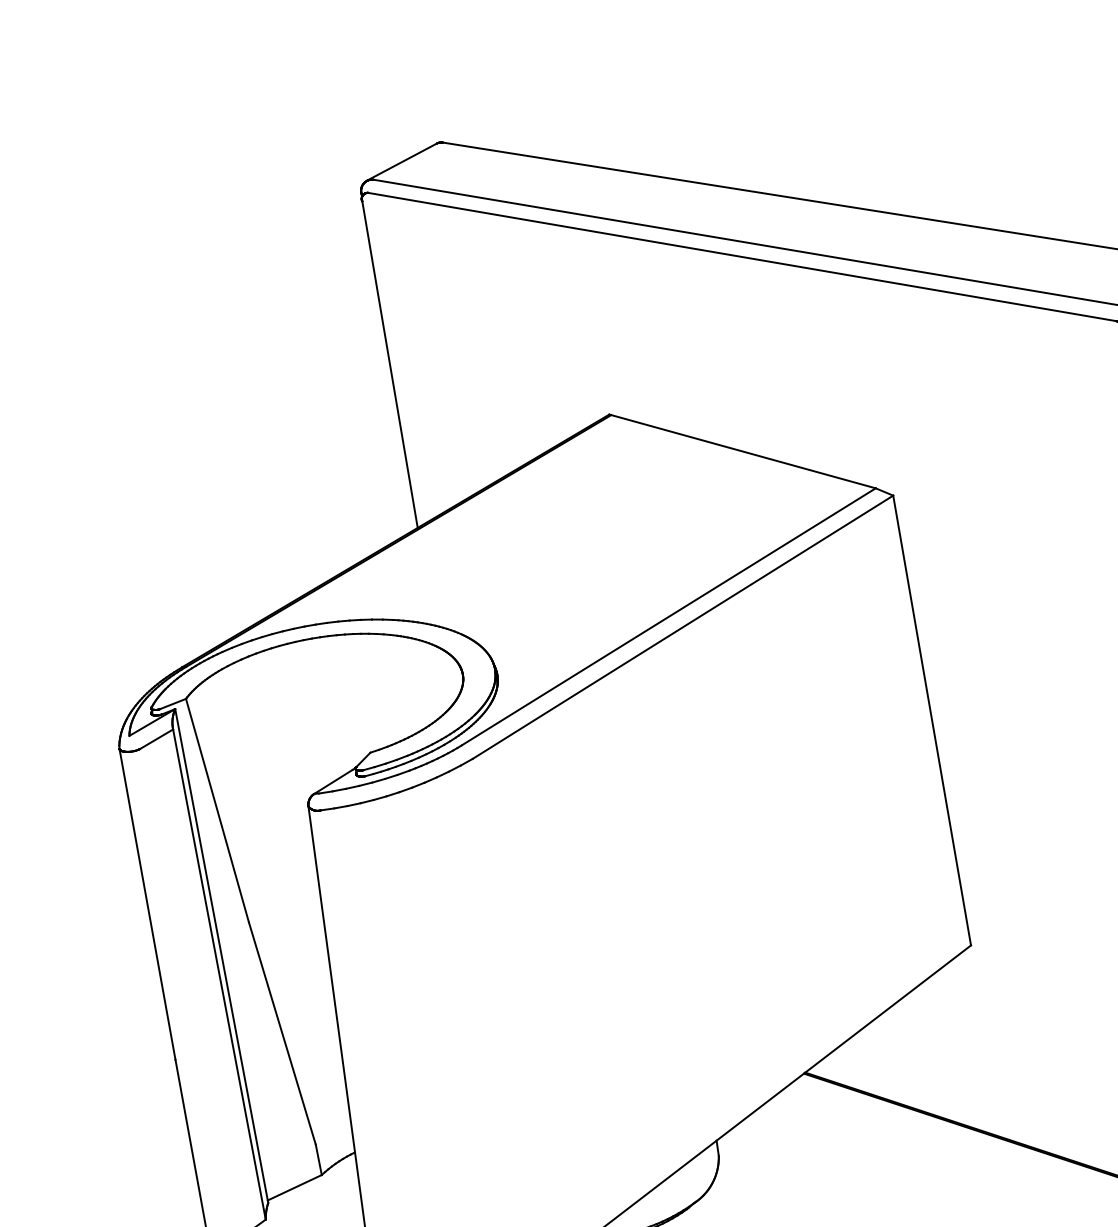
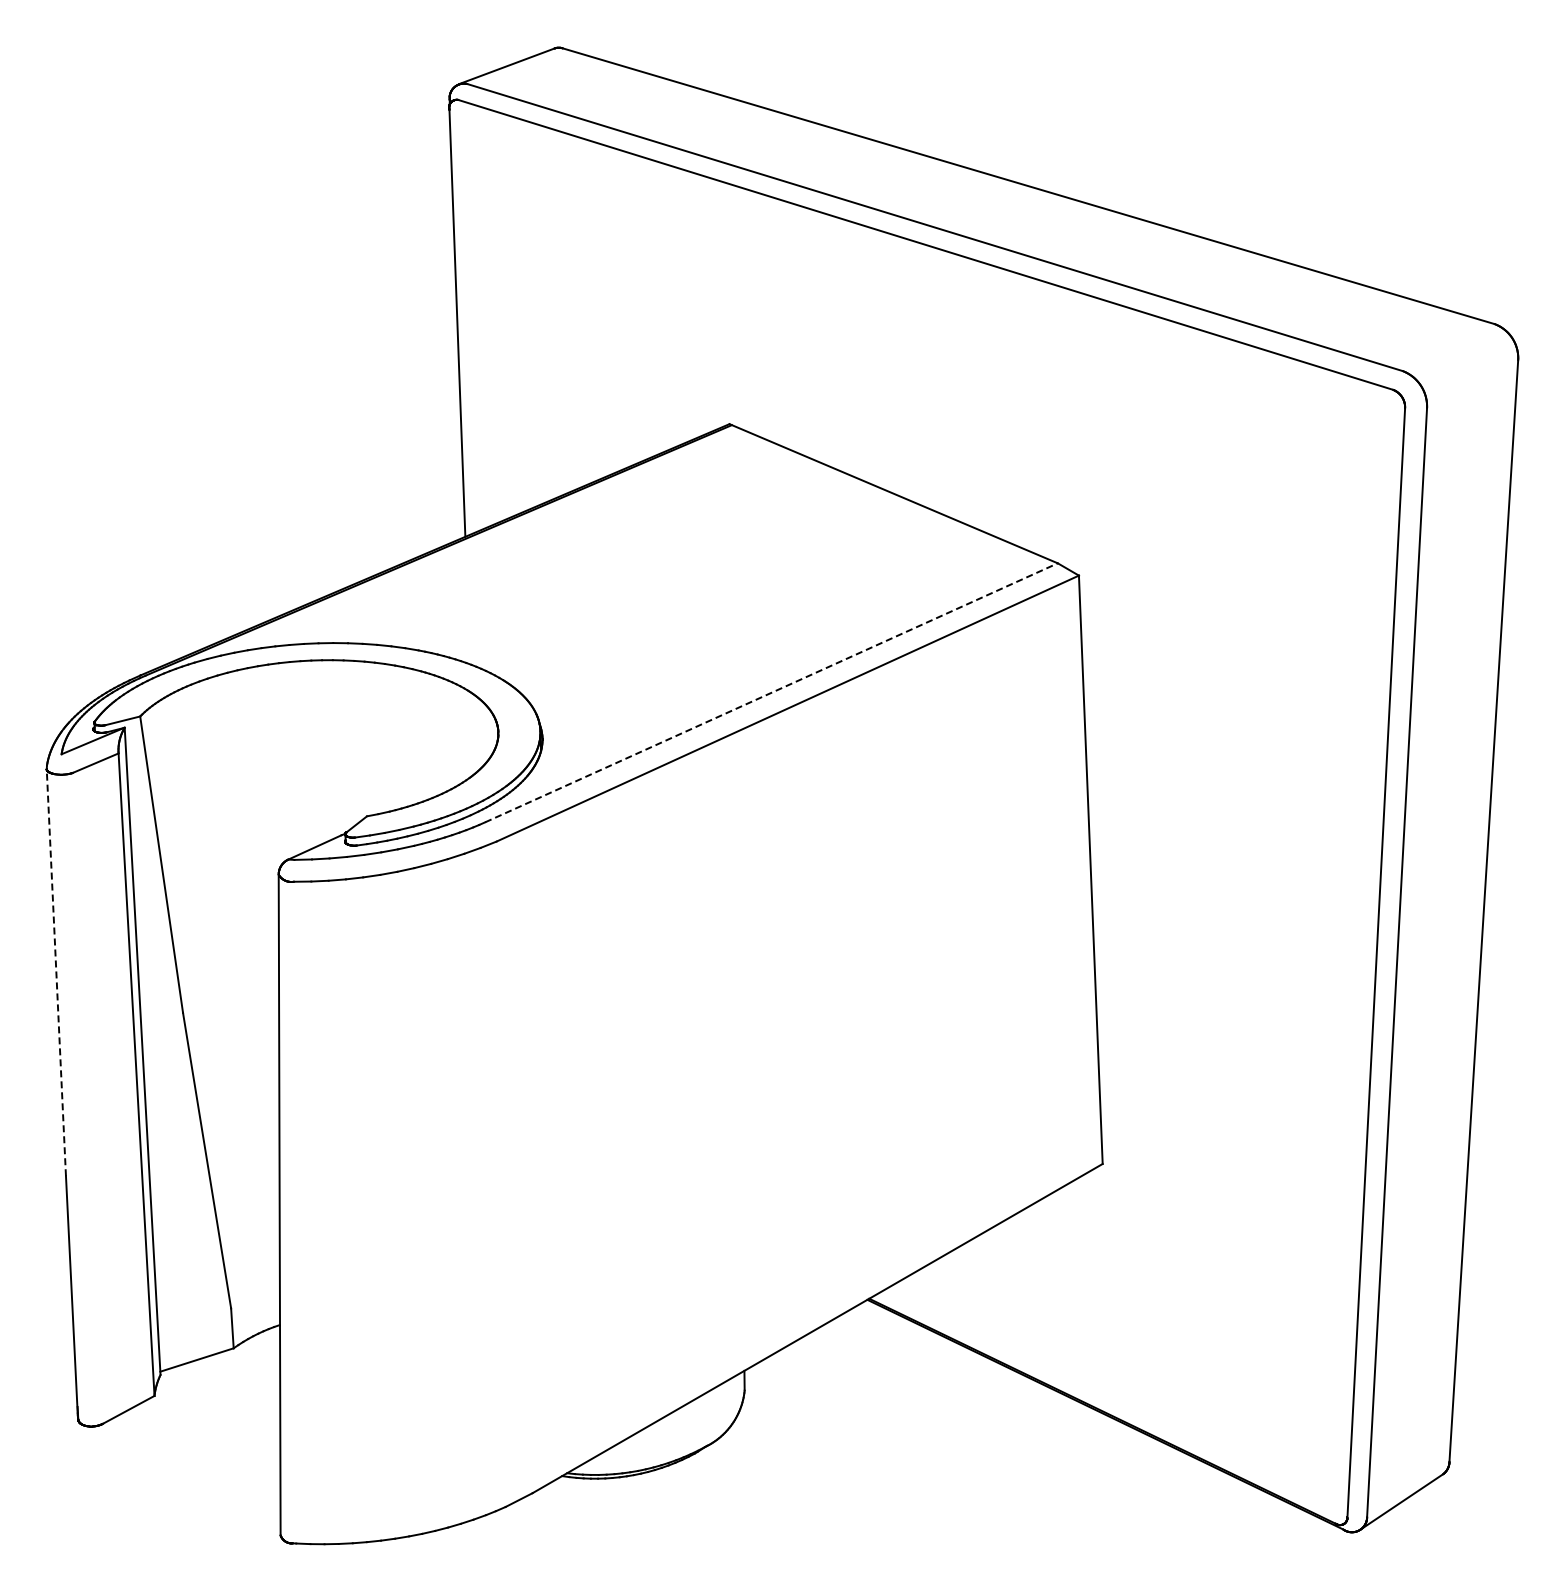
line: (668, 616) -> (771, 692), solid -> dashed
line: (147, 904) -> (56, 972), solid -> dashed

